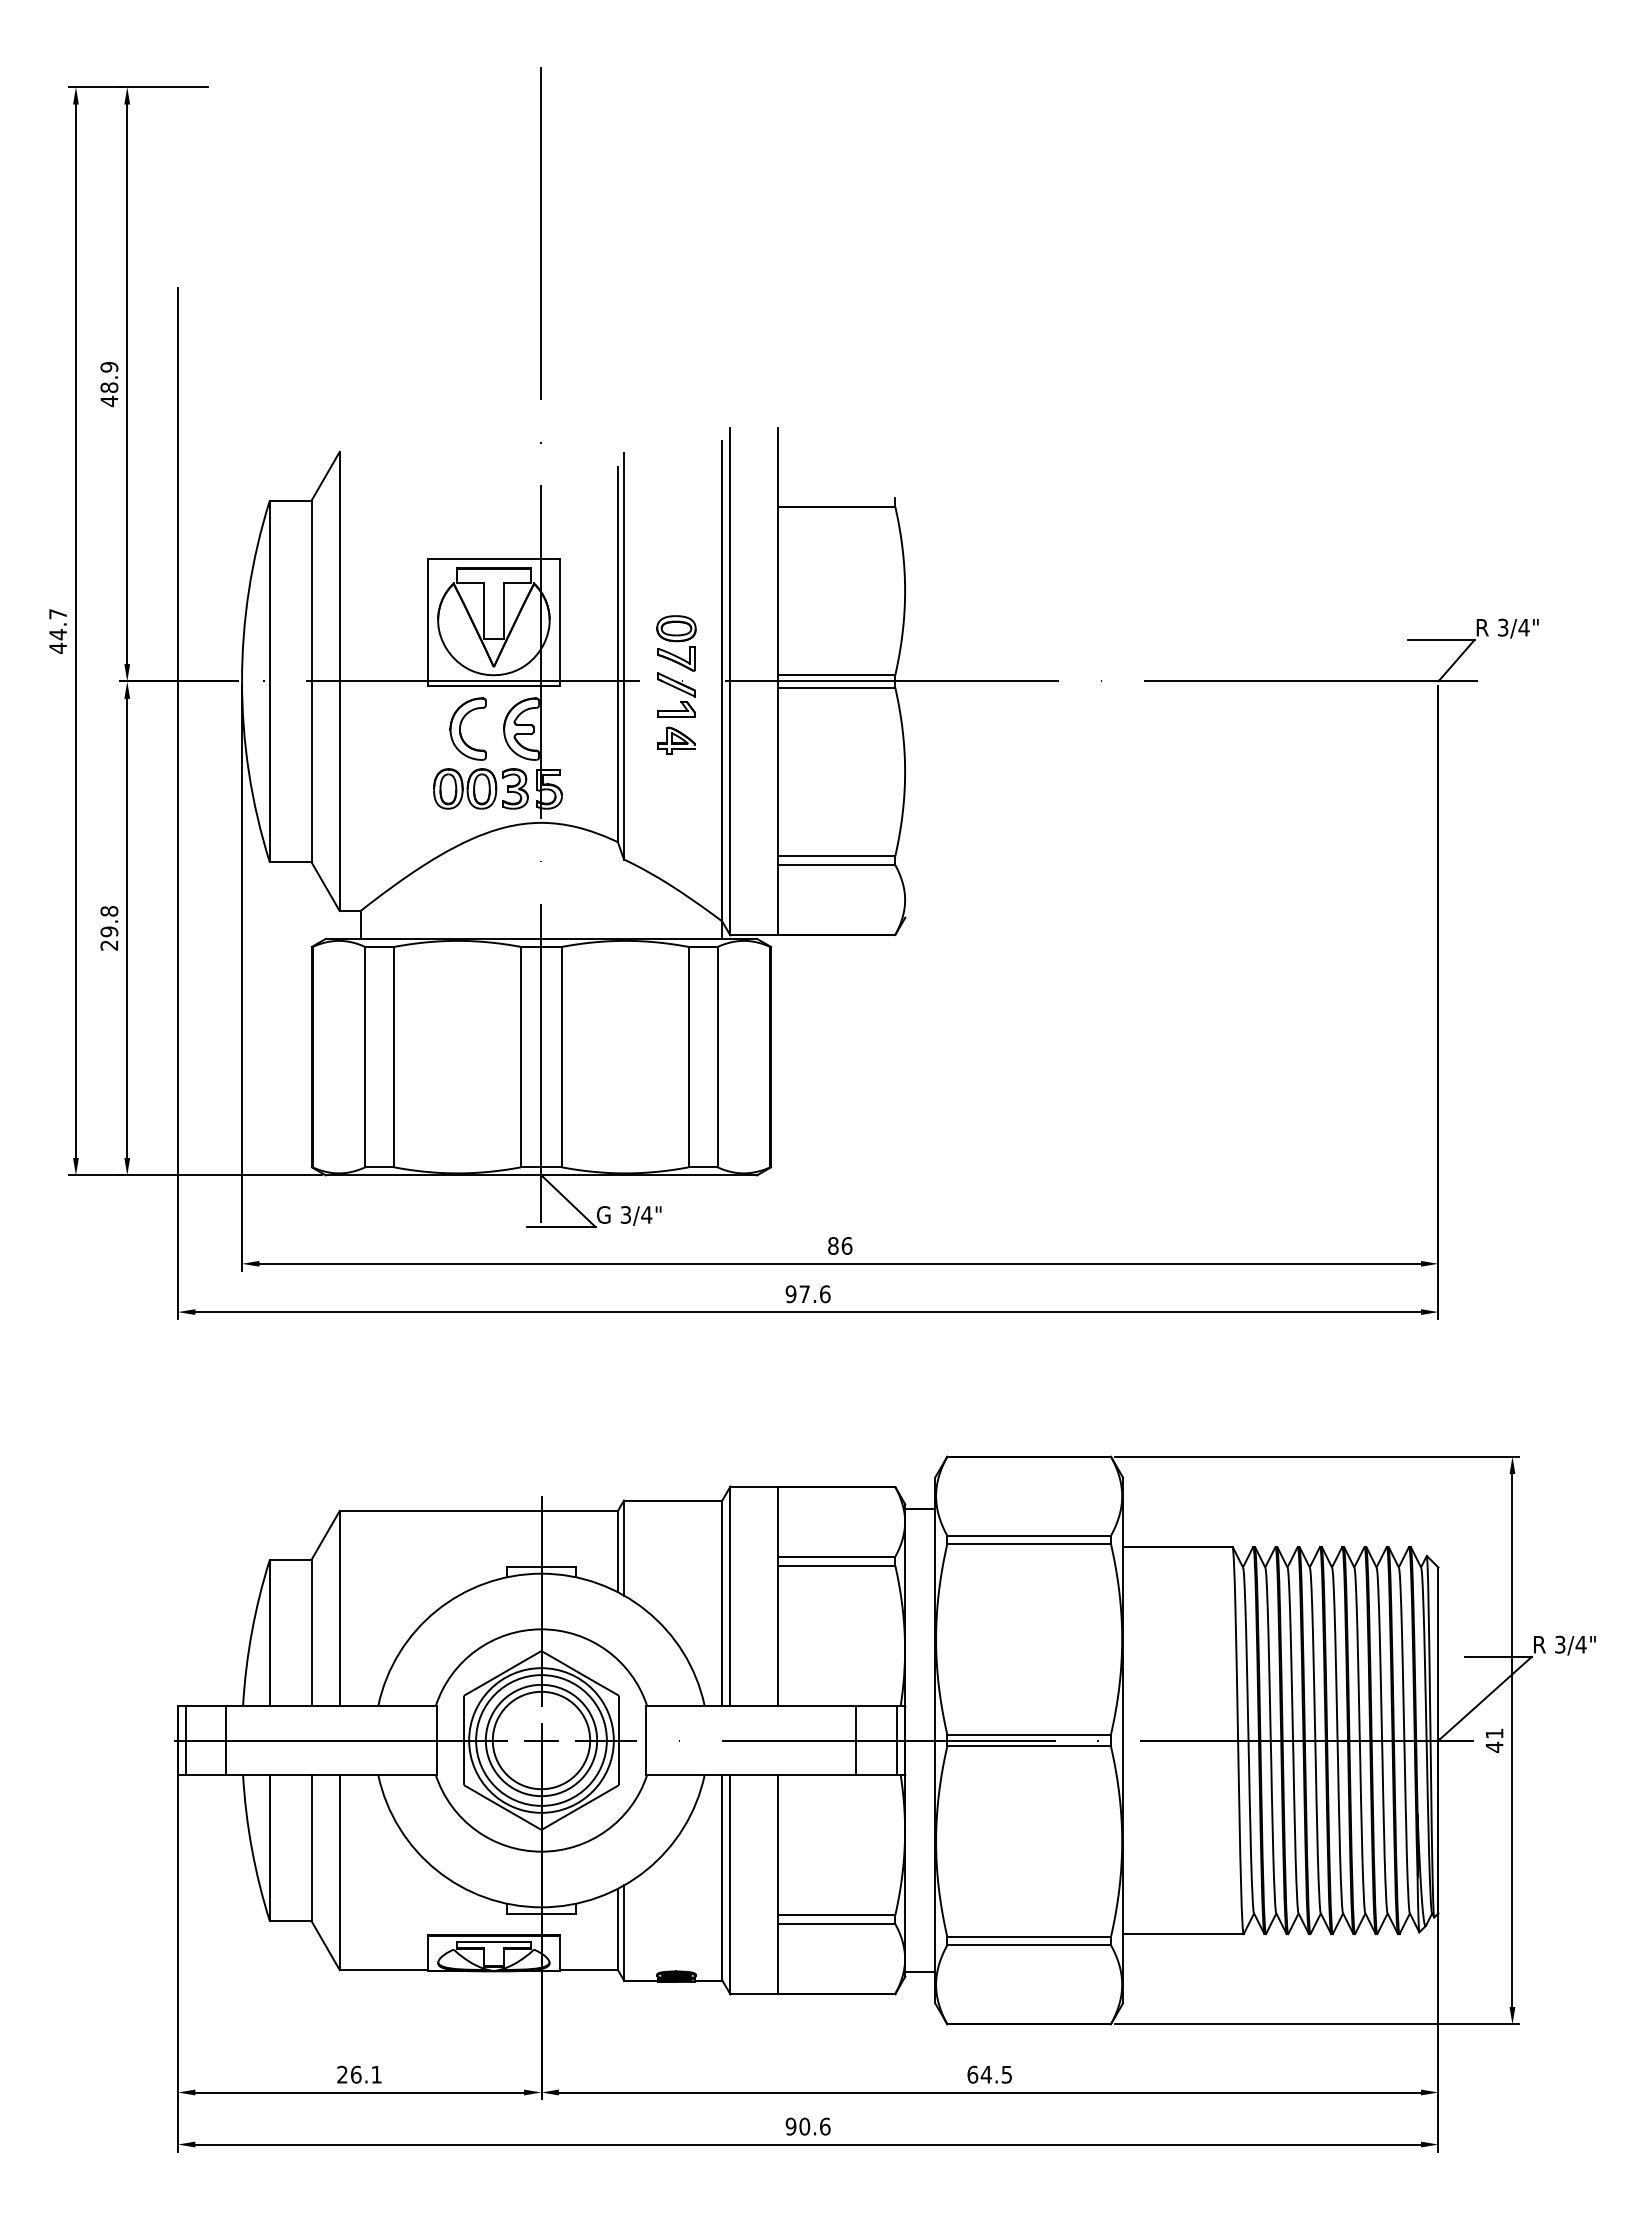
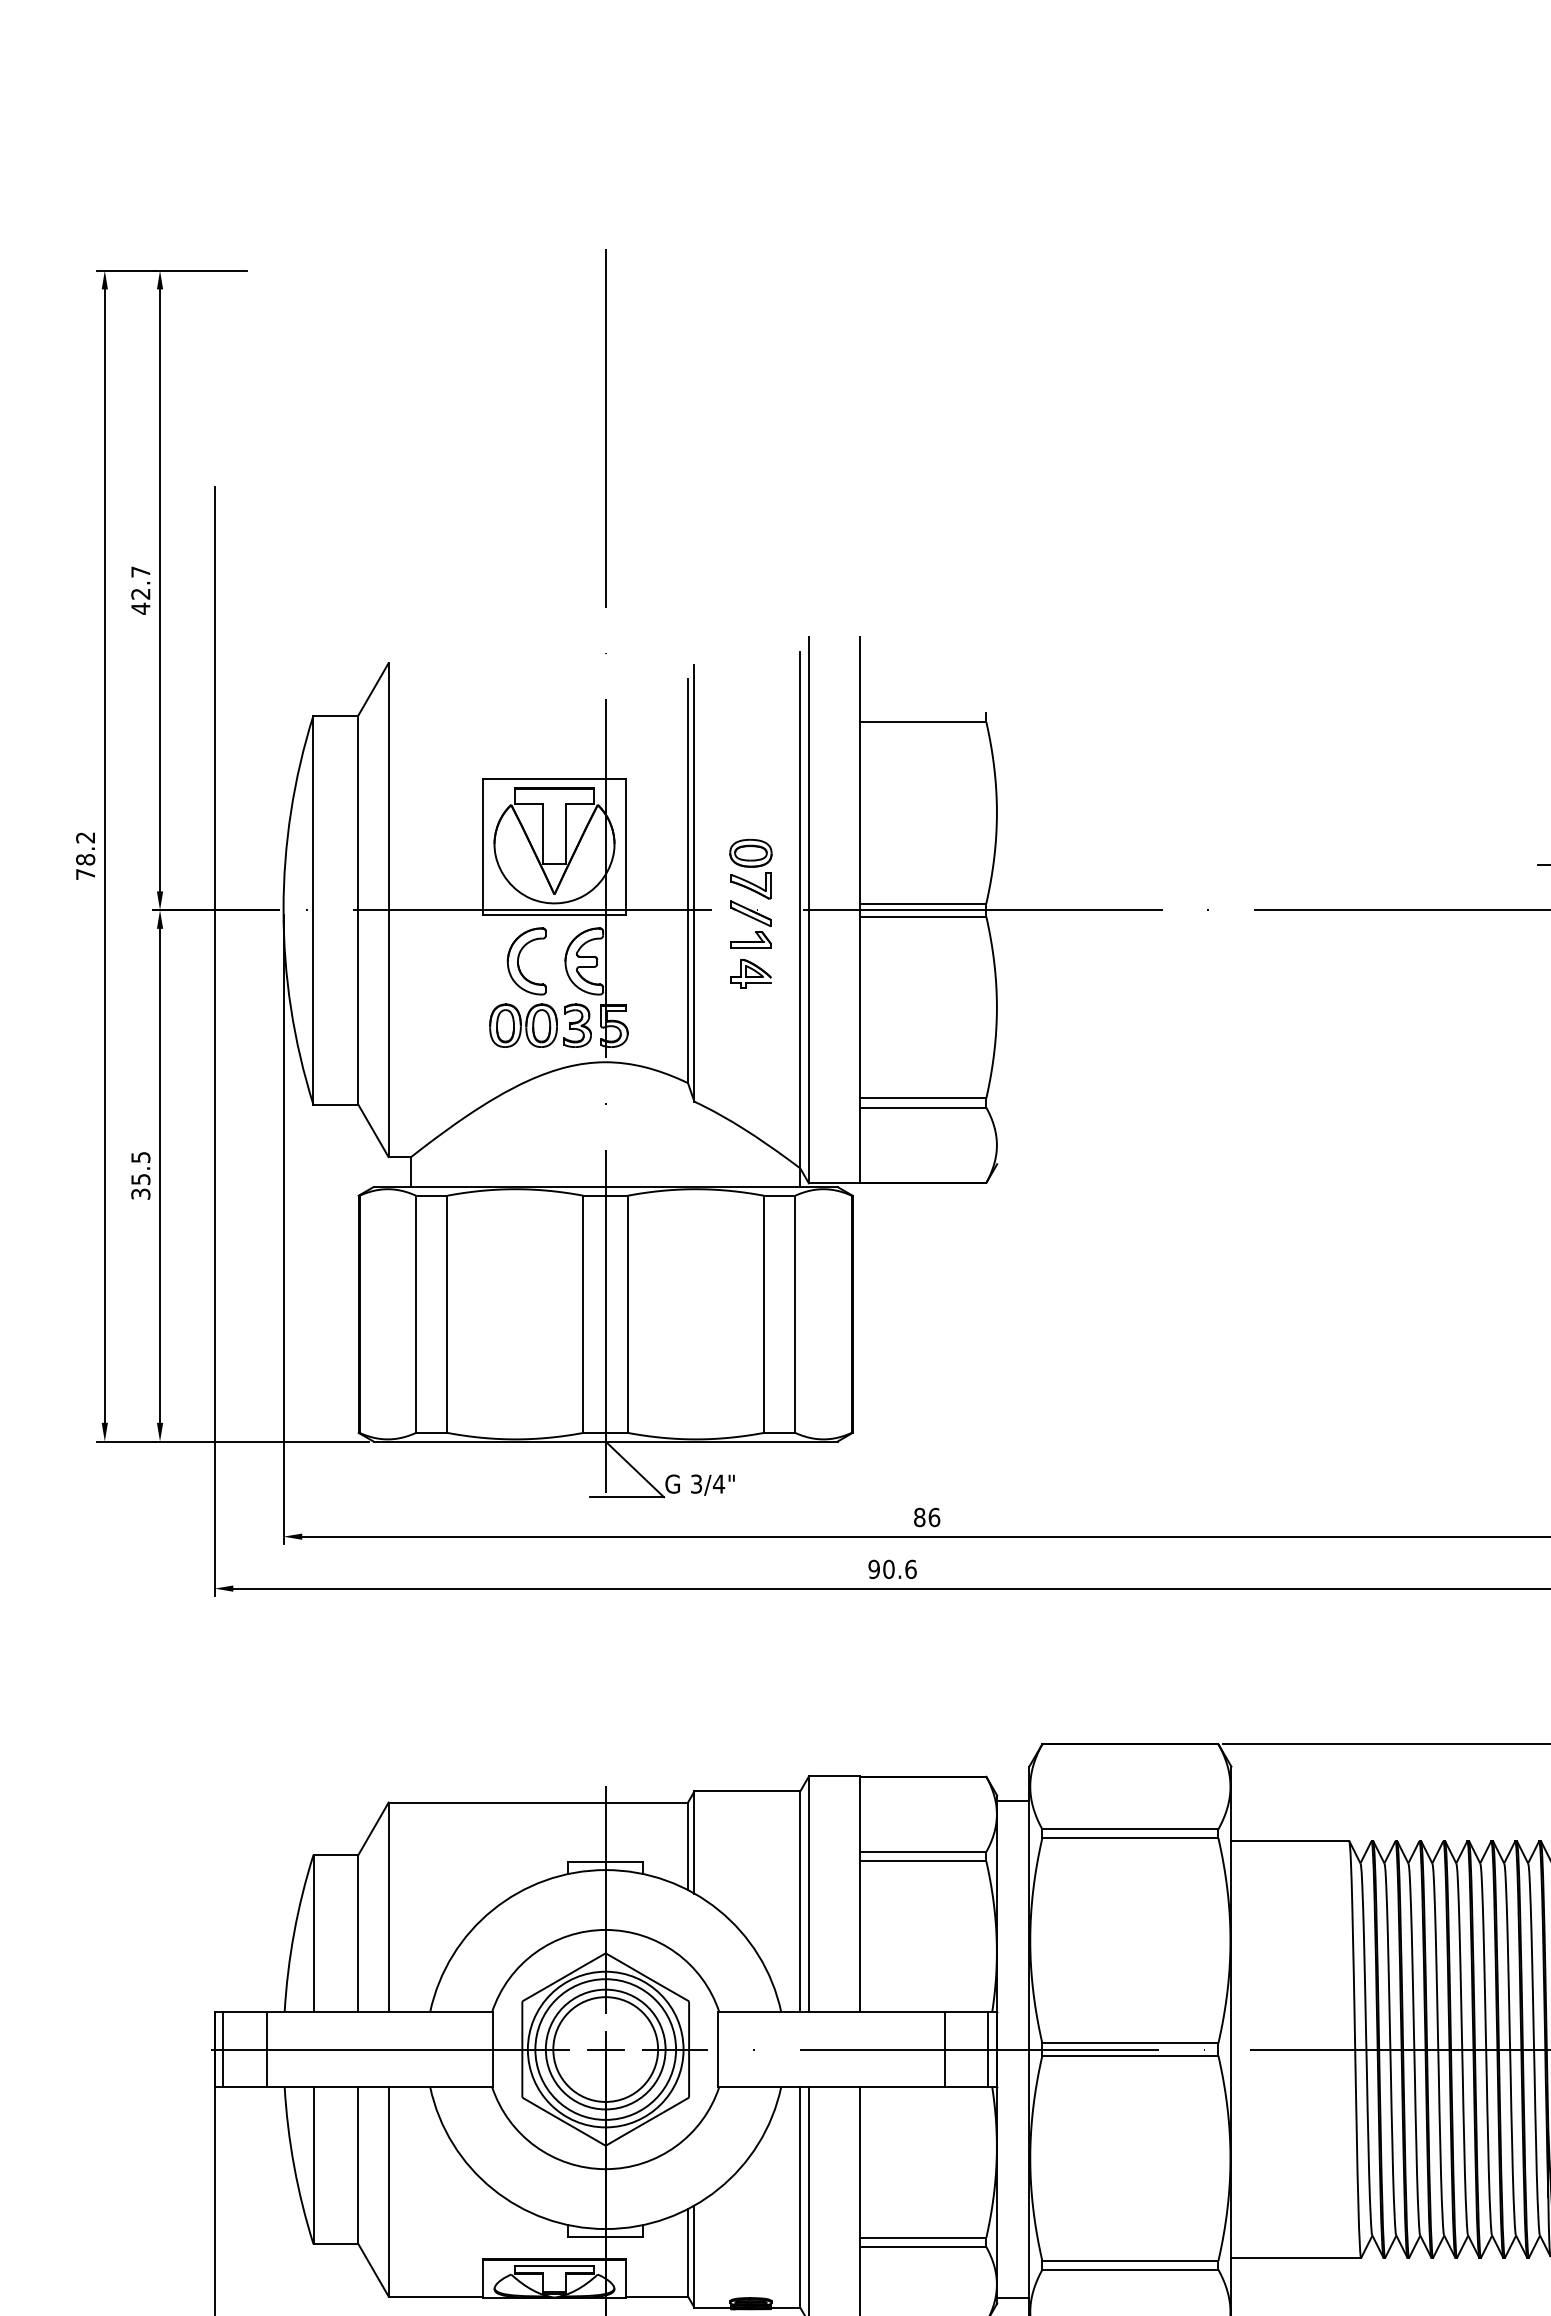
text: (109, 377) -> (140, 583), 48.9 -> 42.7
text: (58, 631) -> (86, 856), 44.7 -> 78.2
text: (109, 928) -> (140, 1175), 29.8 -> 35.5
text: (804, 1294) -> (888, 1569), 97.6 -> 90.6

